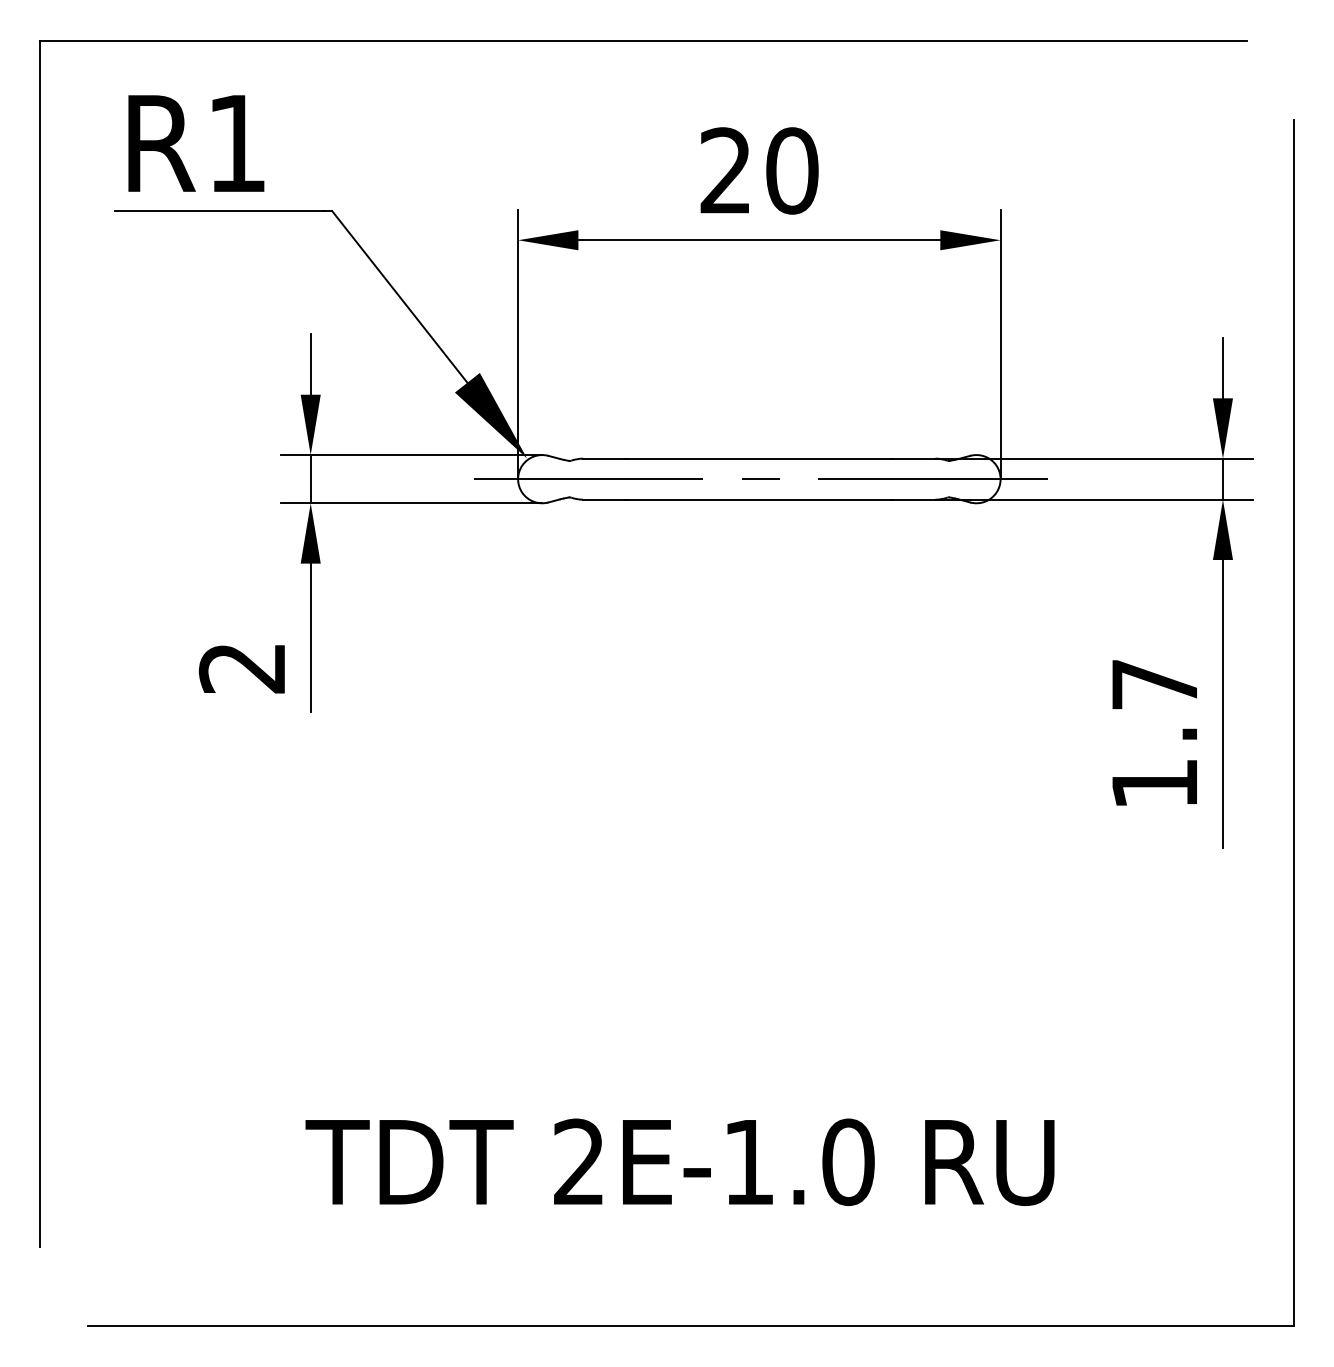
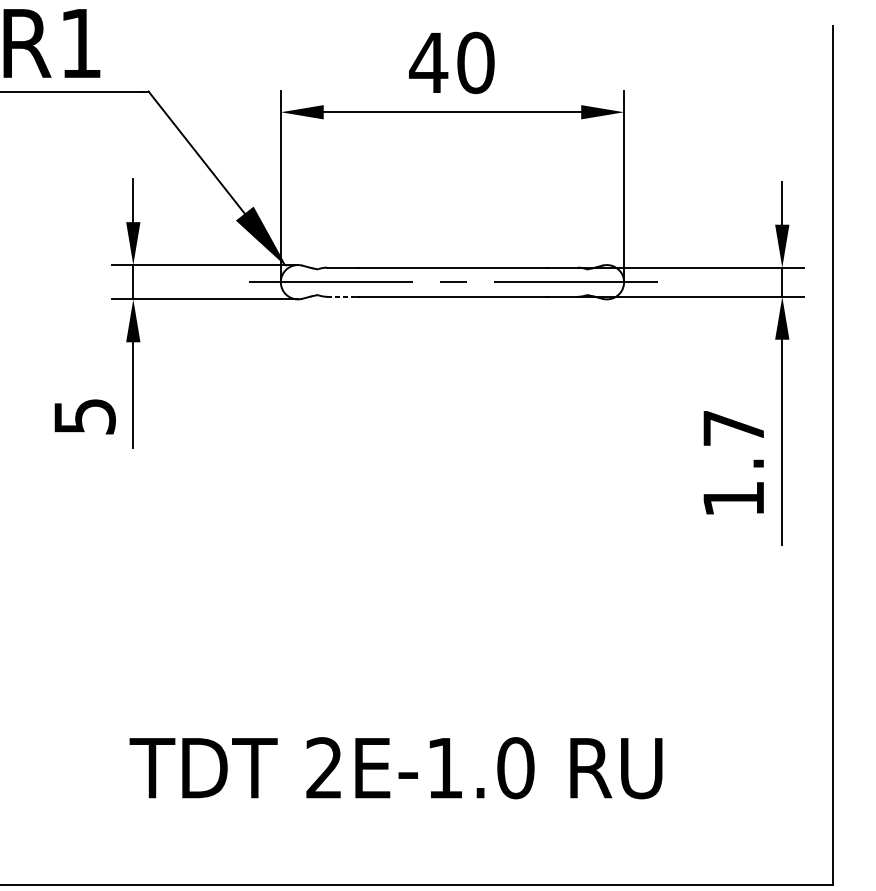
text: (725, 170) -> (428, 62), 20 -> 40
line: (604, 499) -> (342, 296), solid -> dashed
text: (242, 668) -> (84, 416), 2 -> 5

